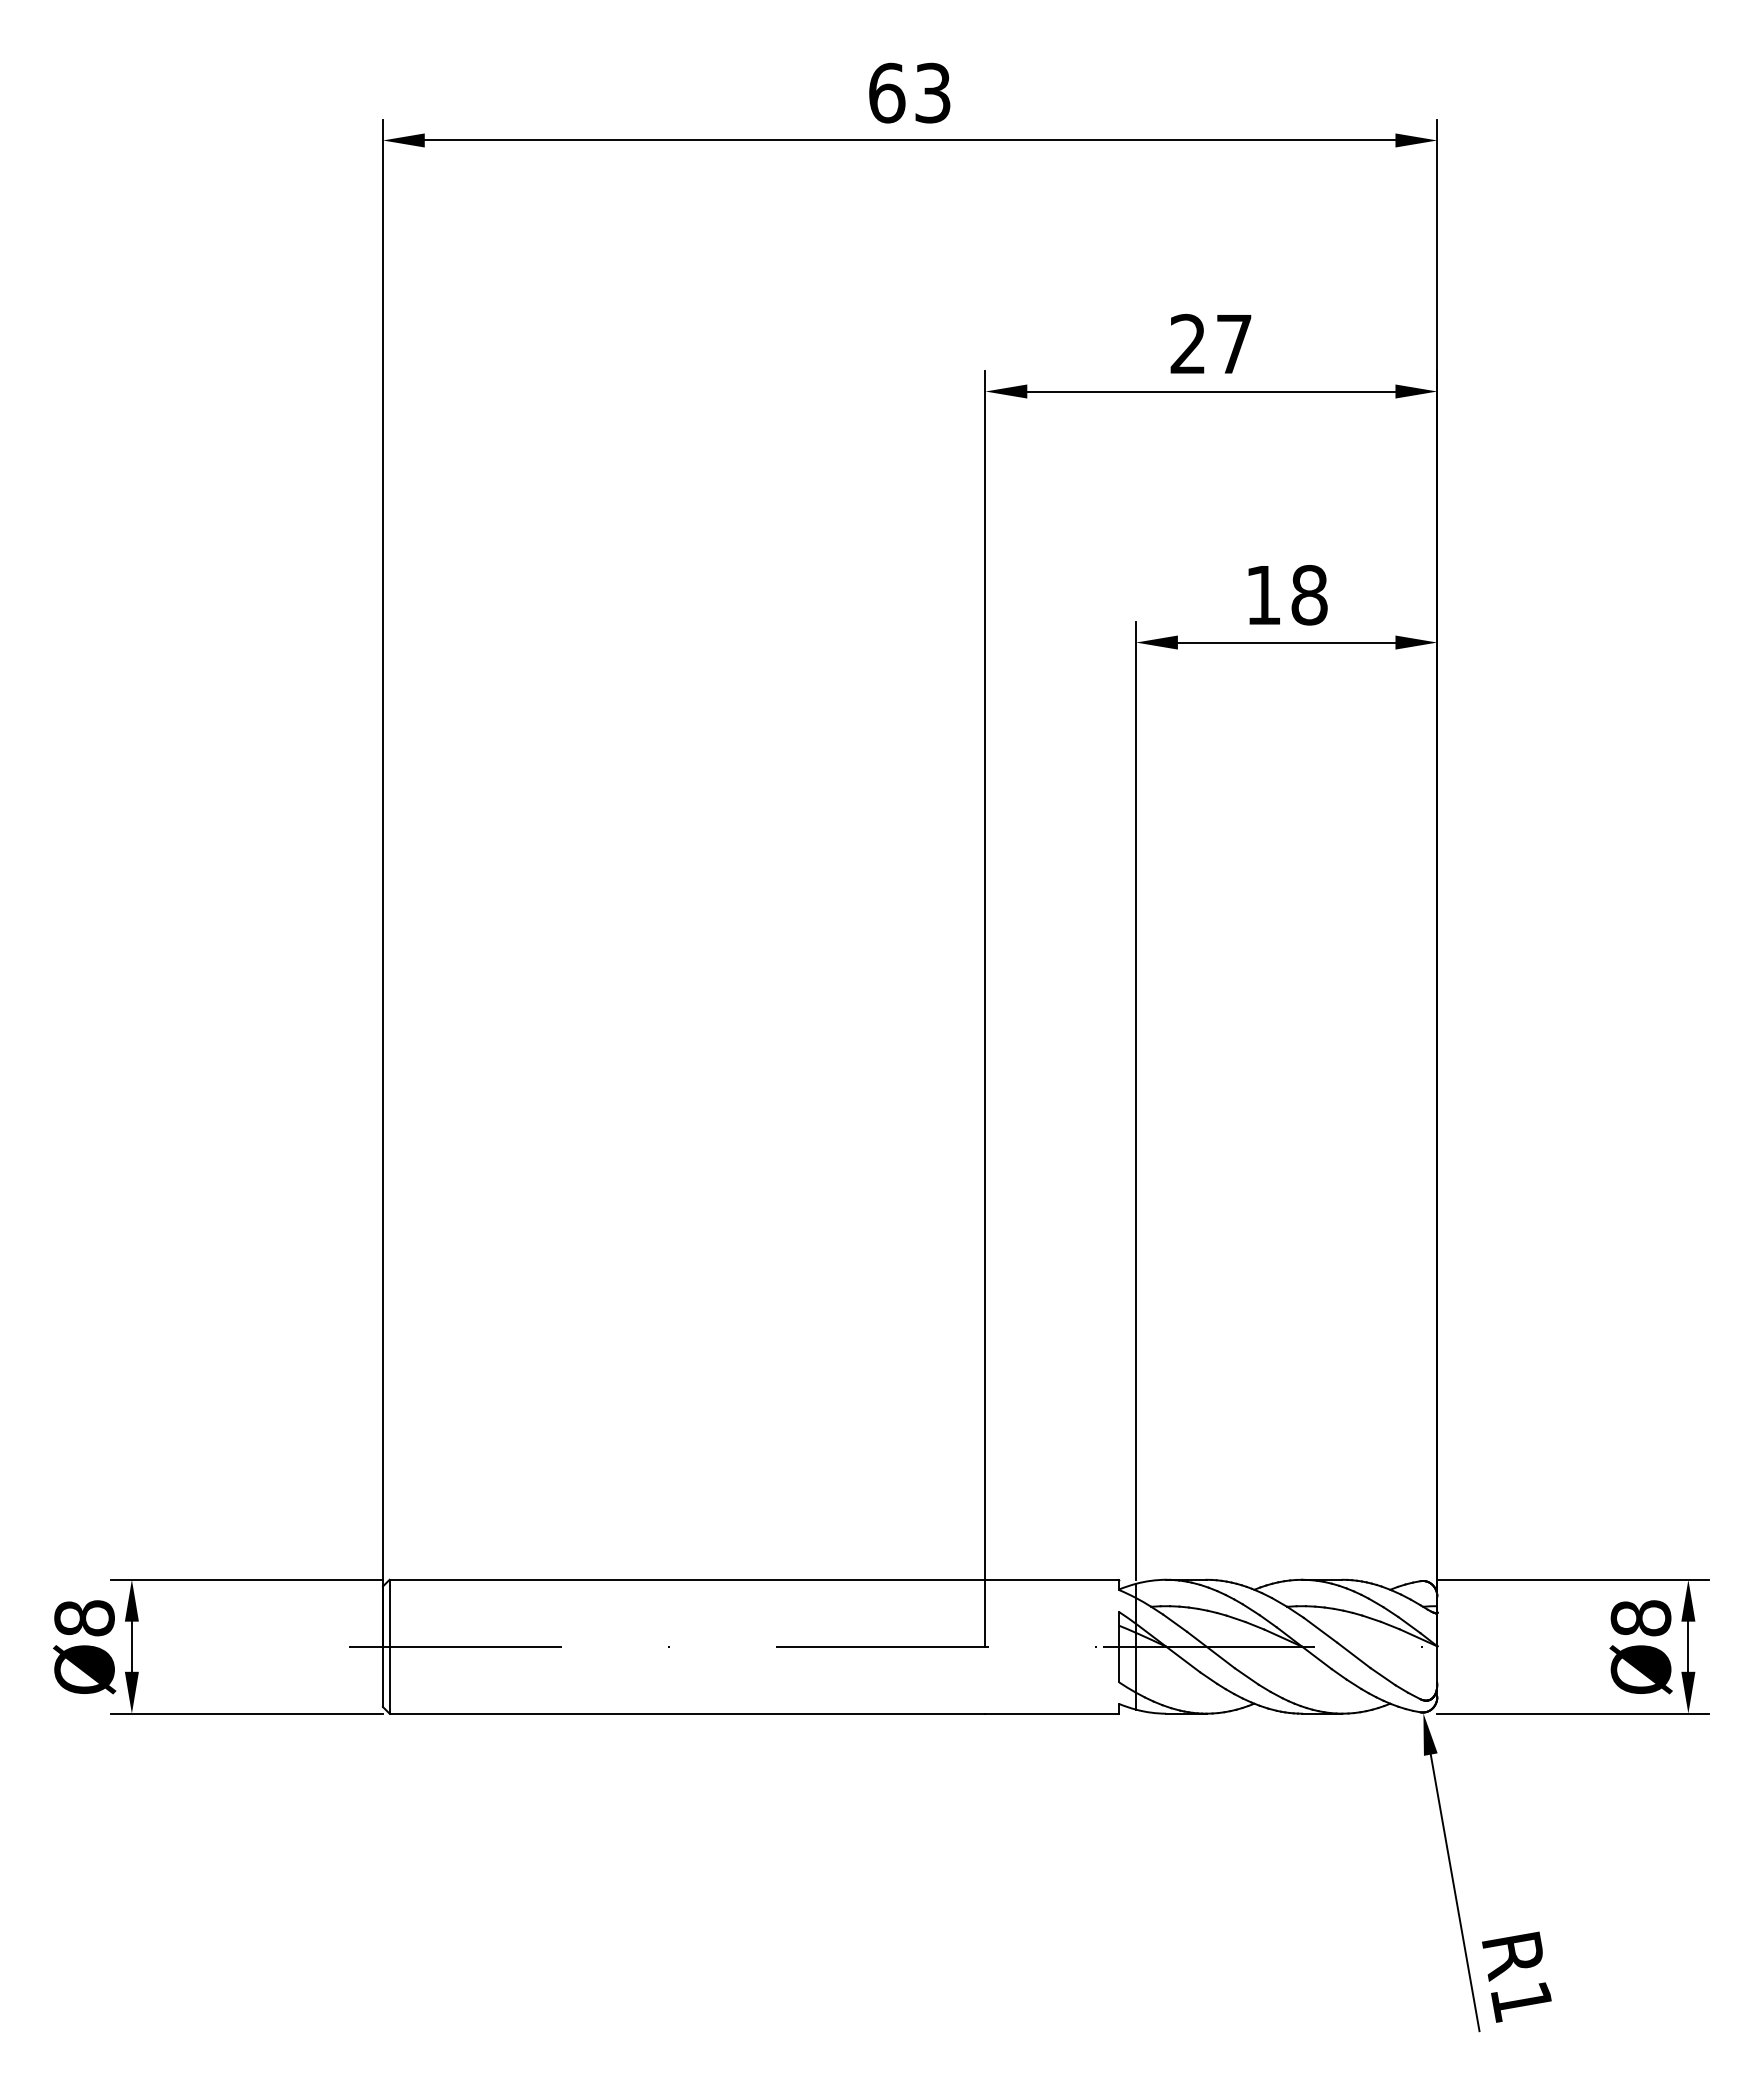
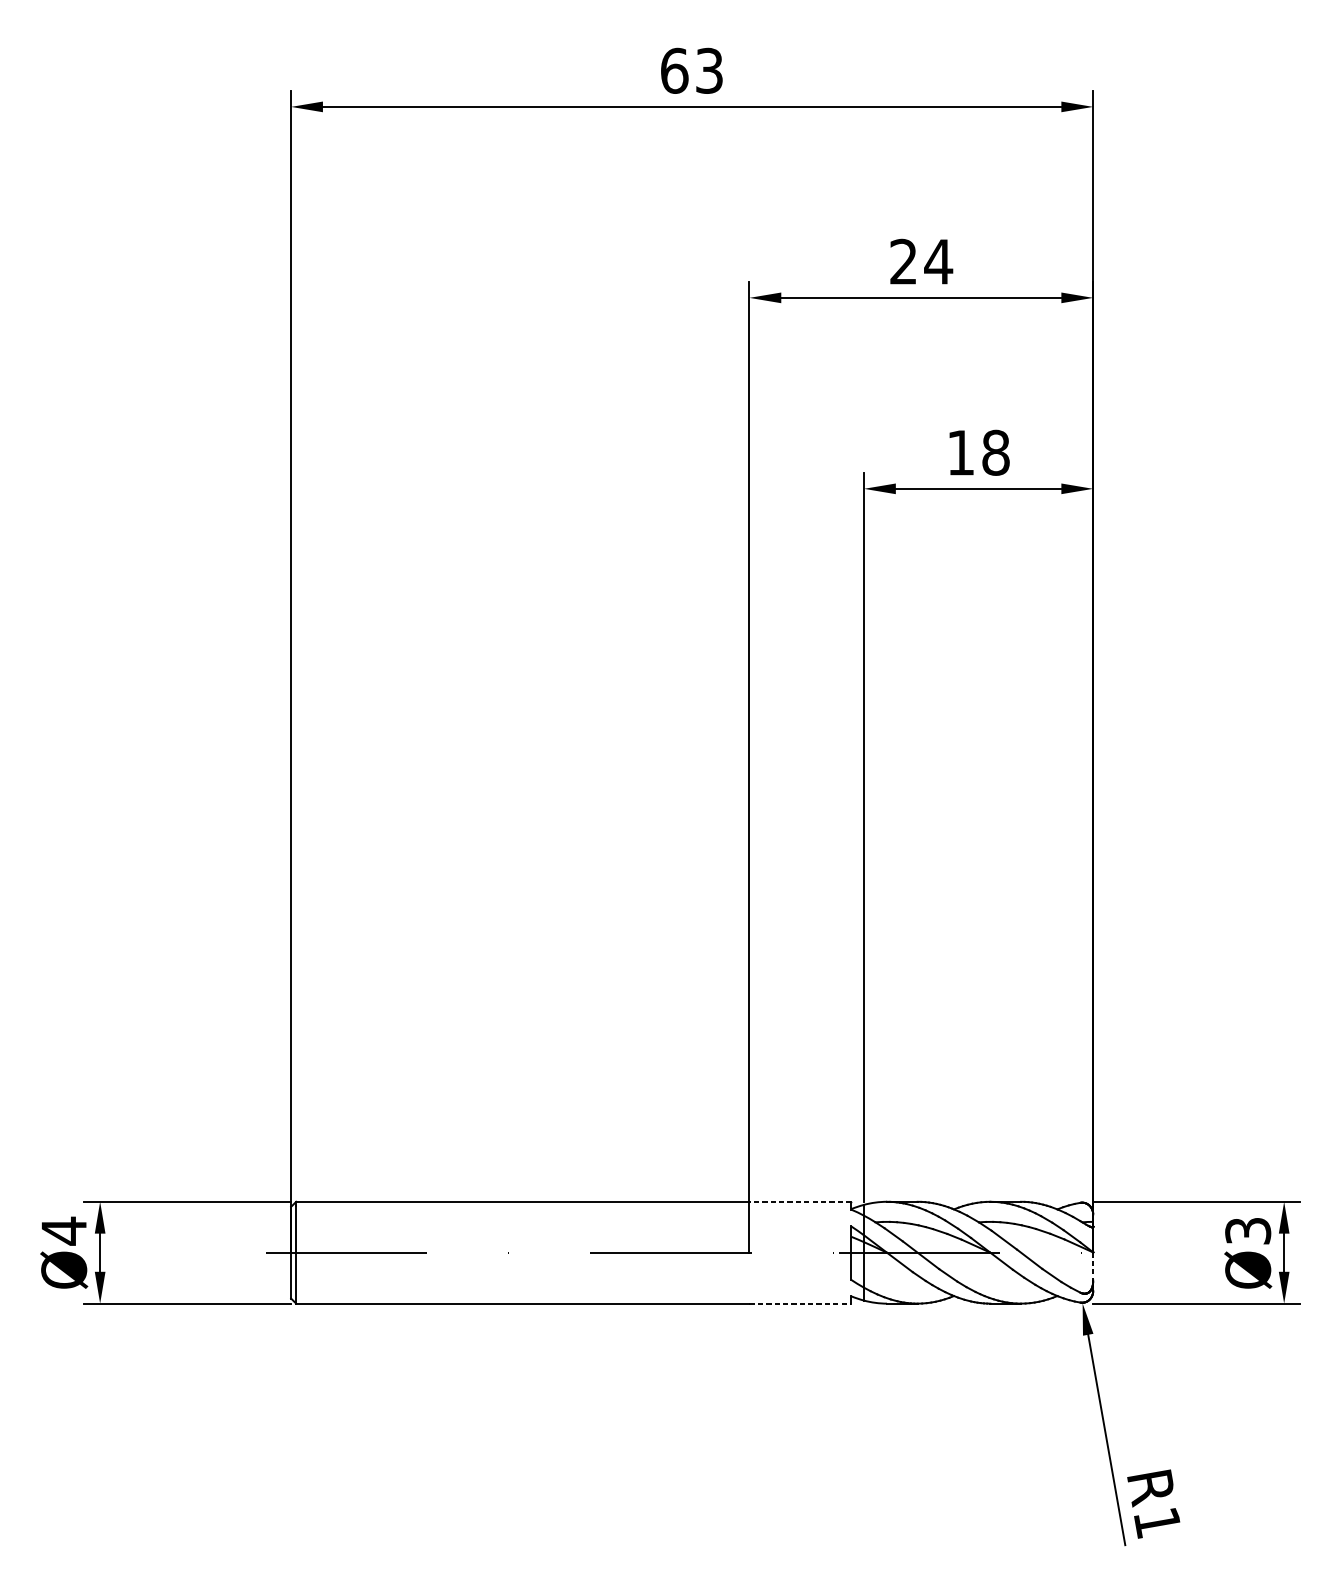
text: (1234, 344) -> (938, 262), 27 -> 24
line: (1052, 1579) -> (800, 1201), solid -> dashed
text: (84, 1618) -> (64, 1231), Ø8 -> Ø4
text: (1640, 1618) -> (1247, 1231), Ø8 -> Ø3
line: (1437, 1665) -> (1093, 1266), solid -> dashed
line: (1052, 1713) -> (800, 1303), solid -> dashed

